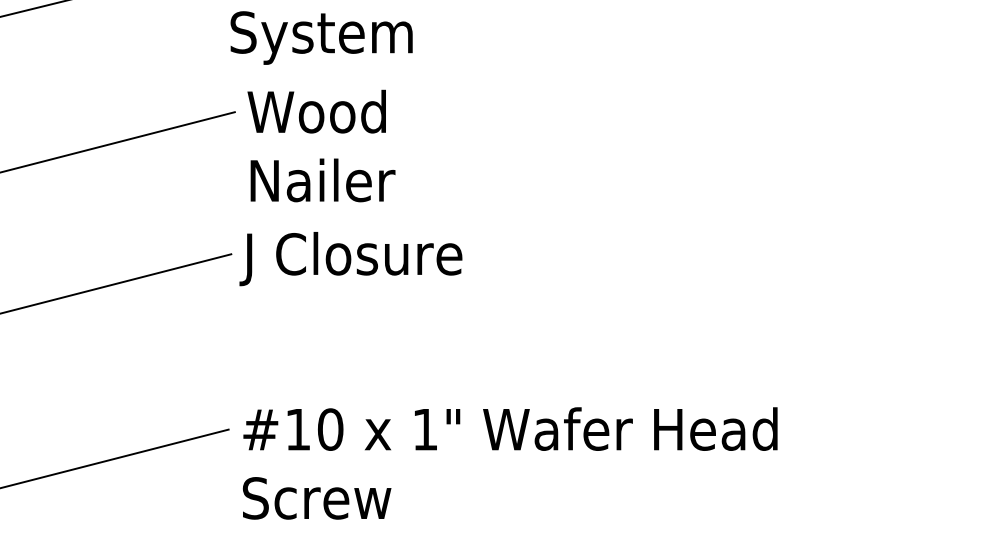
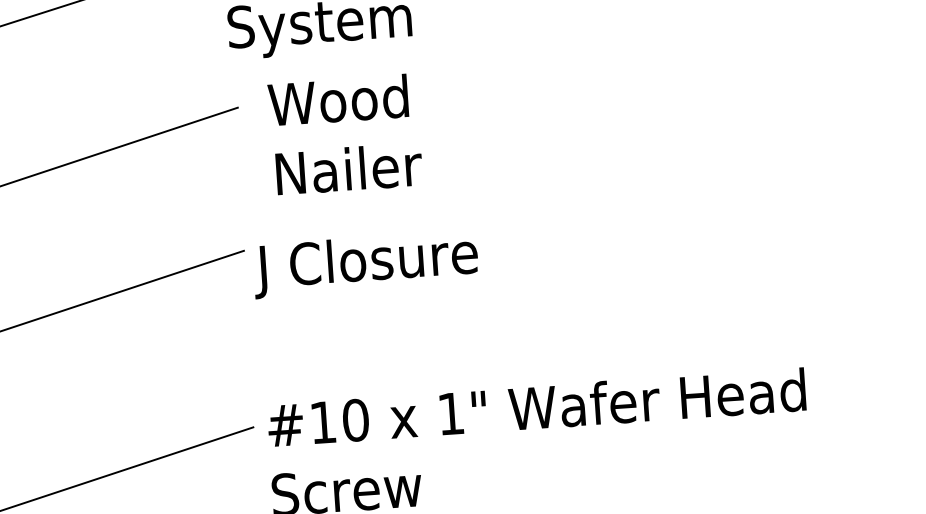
text: (321, 145) -> (345, 134), moved
text: (350, 259) -> (365, 265), moved

